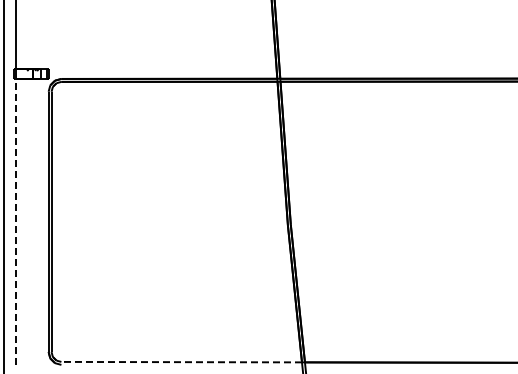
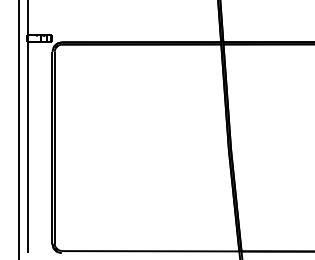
line: (16, 221) -> (28, 147), dashed -> solid
line: (181, 362) -> (150, 251), dashed -> solid

